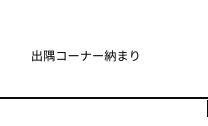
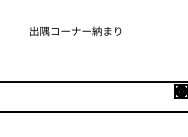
text: (85, 55) -> (75, 31), moved

